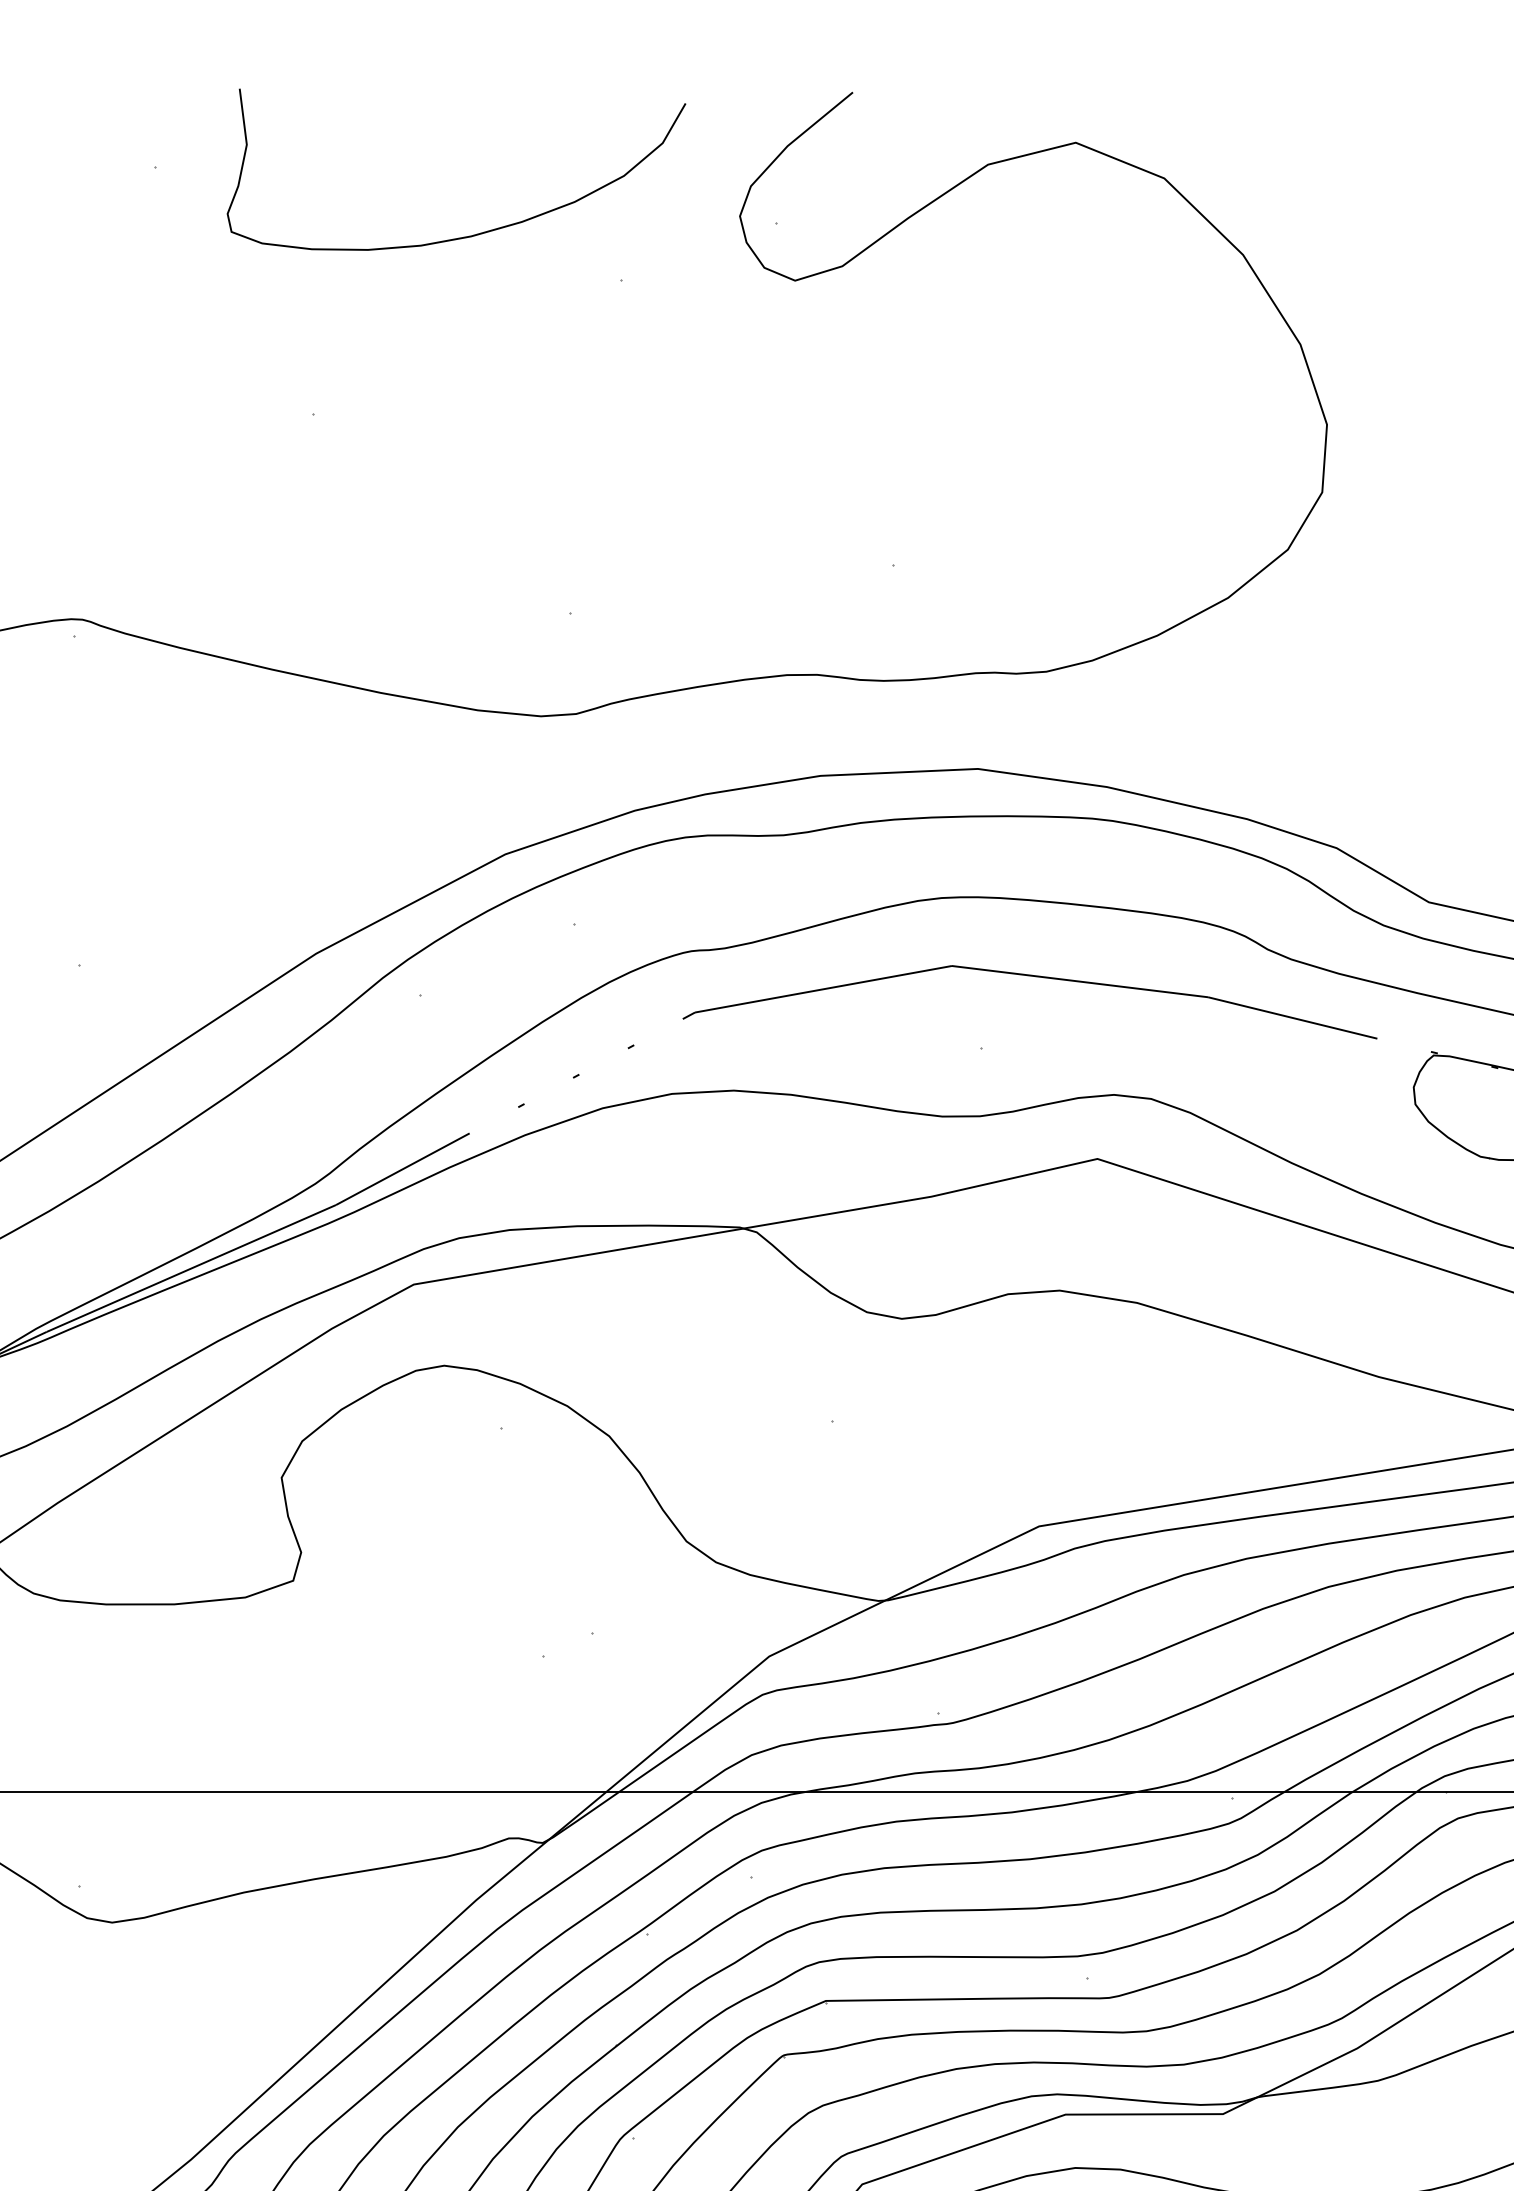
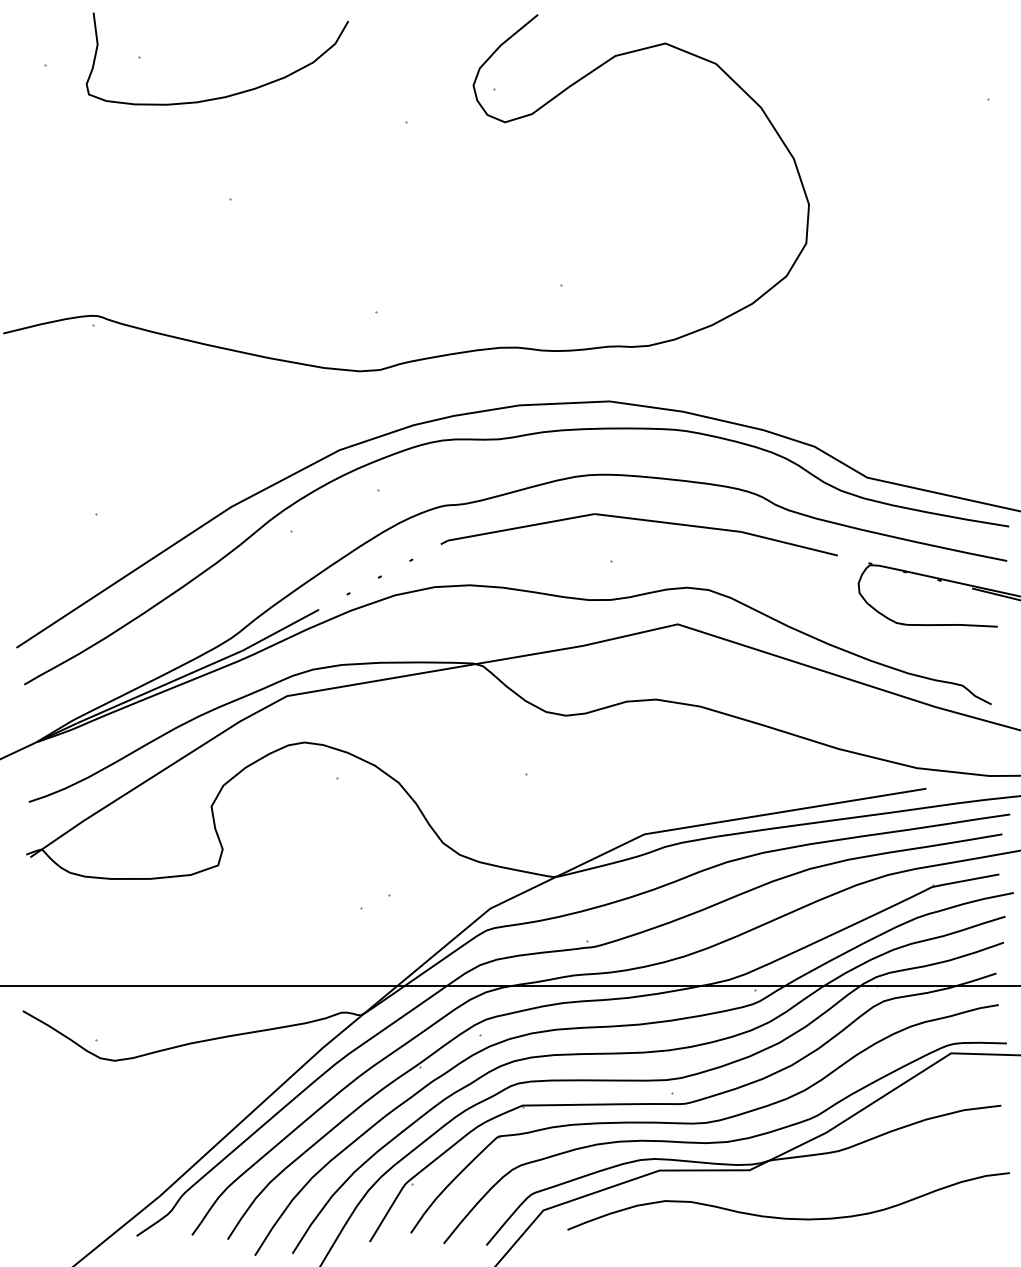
curve: (472, 233) -> (226, 95), moved

